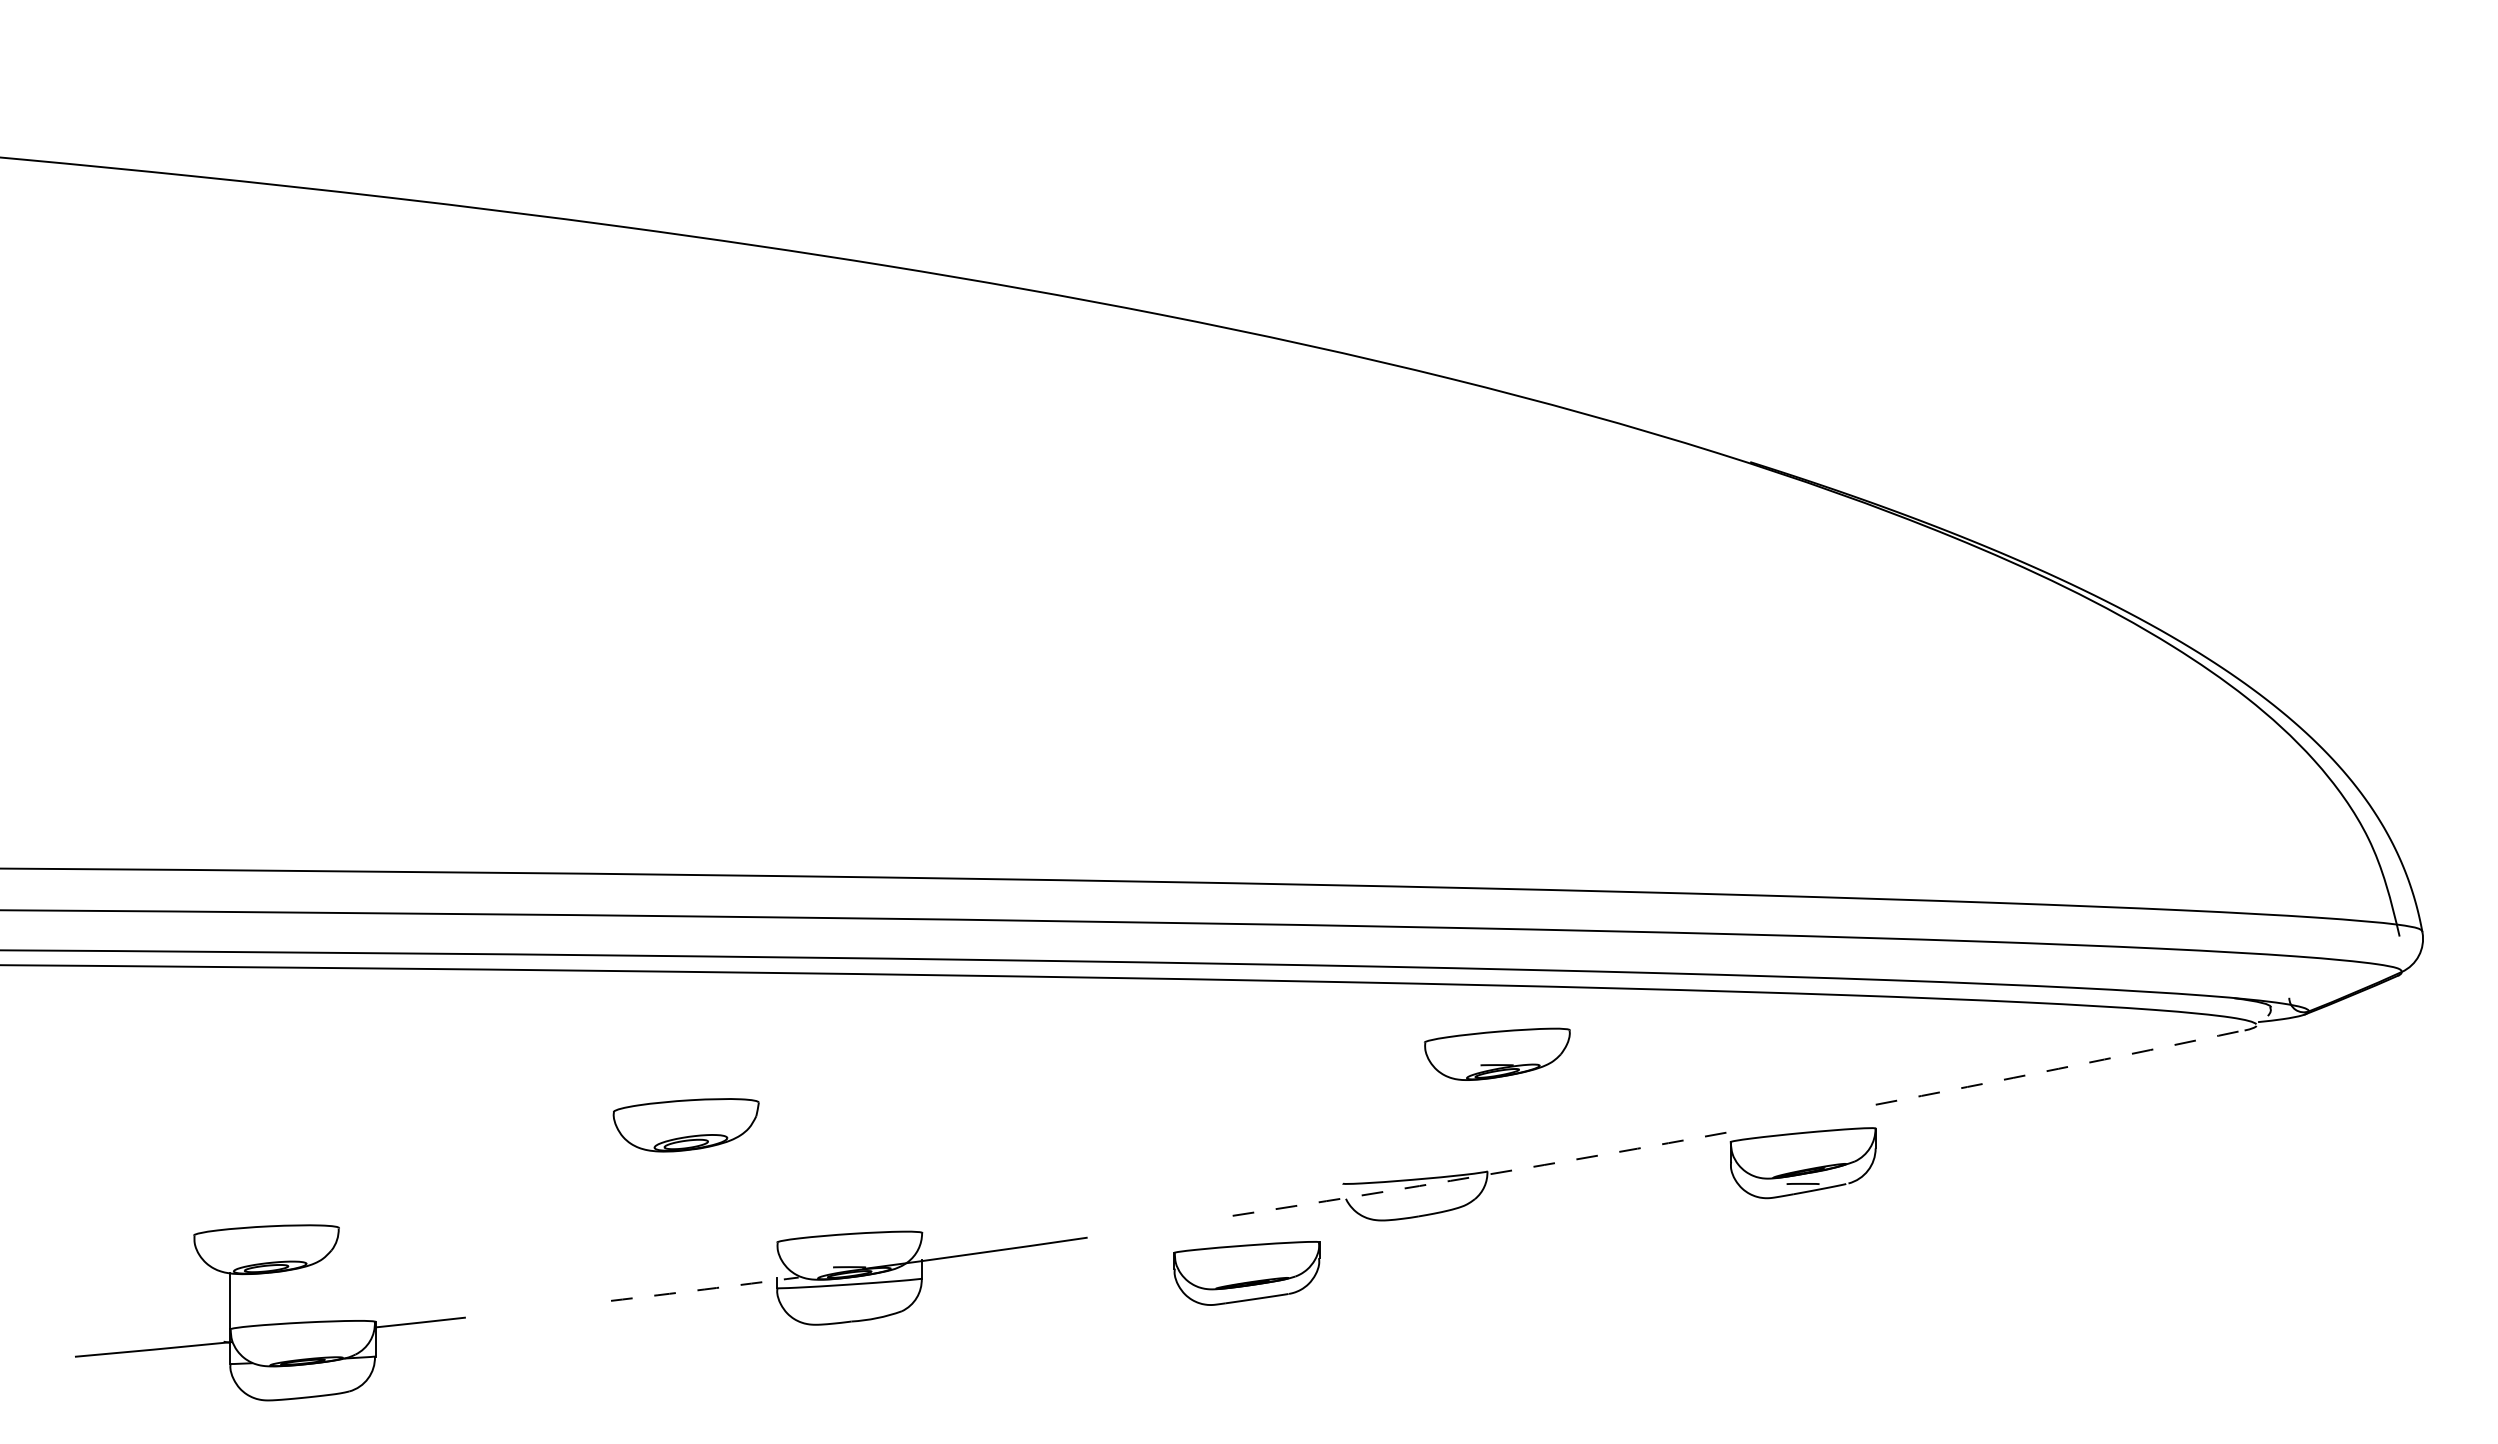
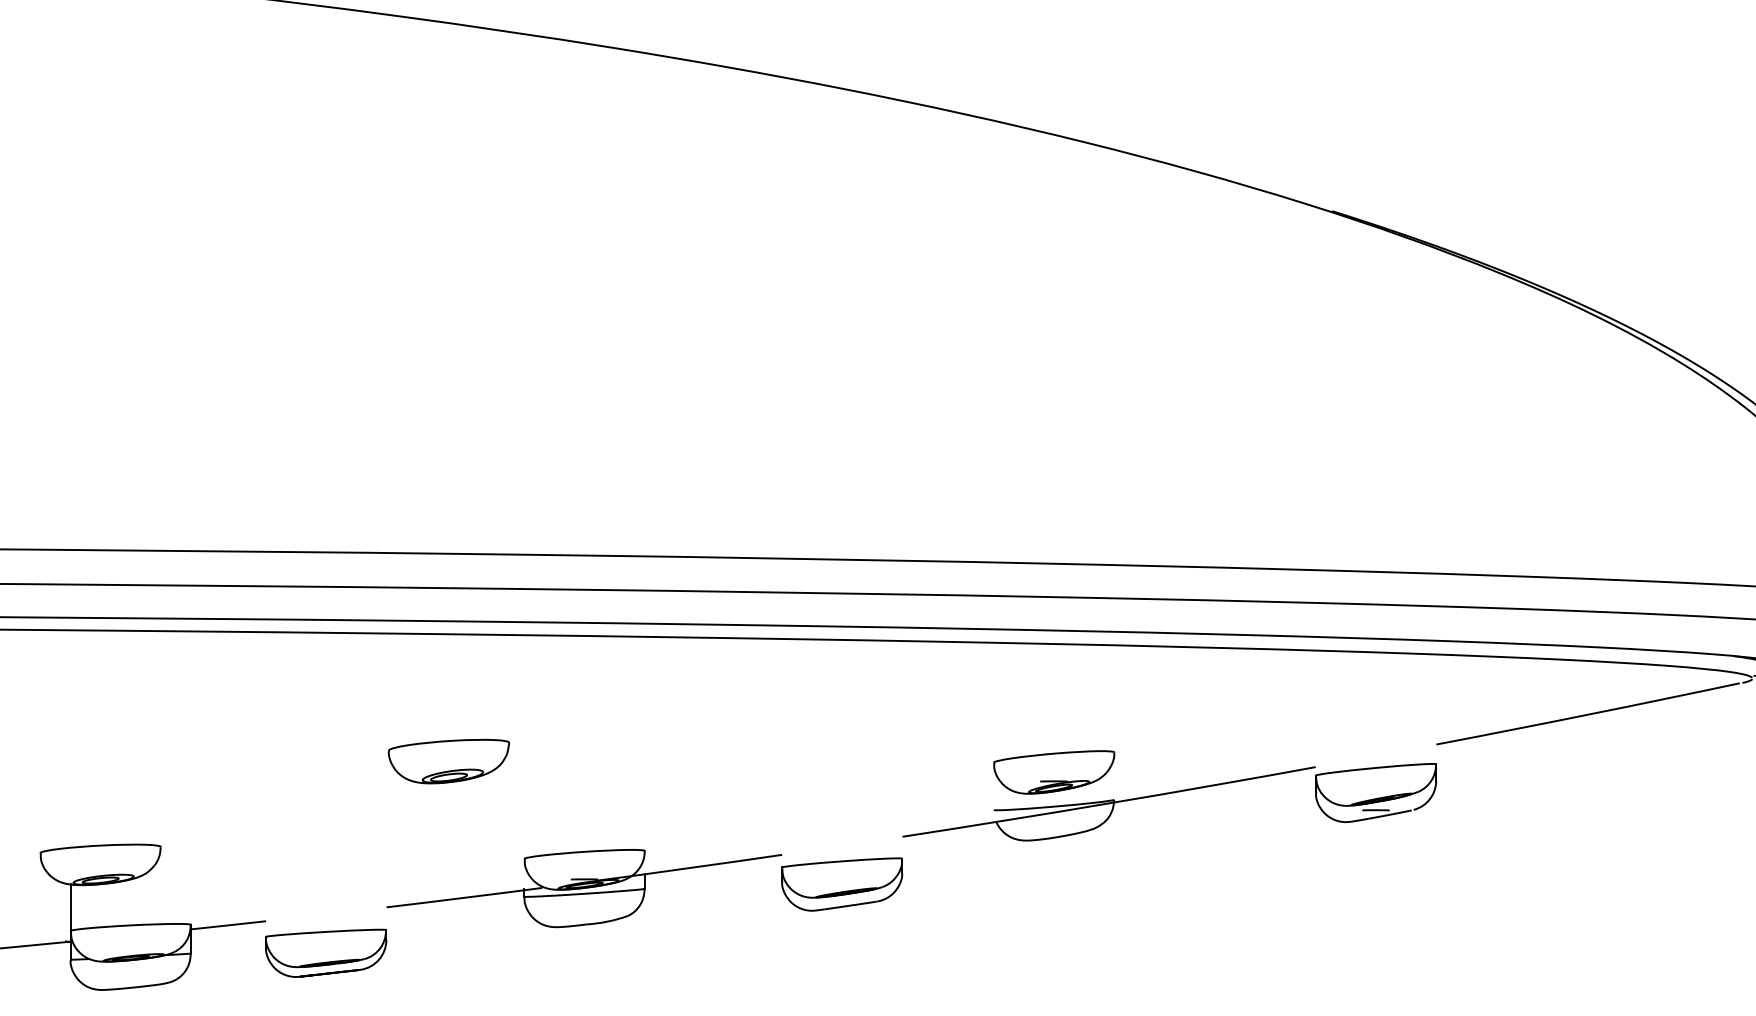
part: (1497, 1053) -> (1054, 771), moved
arc: (2058, 1068) -> (1587, 714), dashed -> solid
arc: (1481, 1175) -> (1109, 803), dashed -> solid
part: (1246, 1273) -> (841, 884), moved
arc: (704, 1289) -> (464, 897), dashed -> solid
part: (537, 1356) -> (325, 953), added

